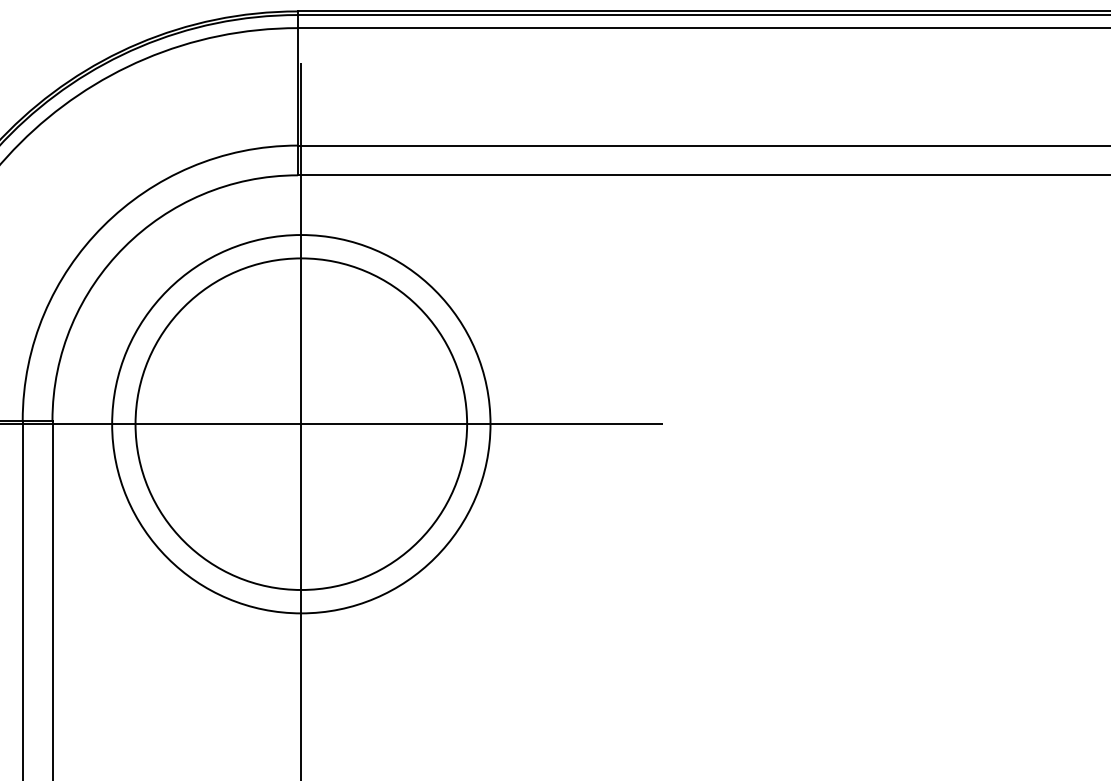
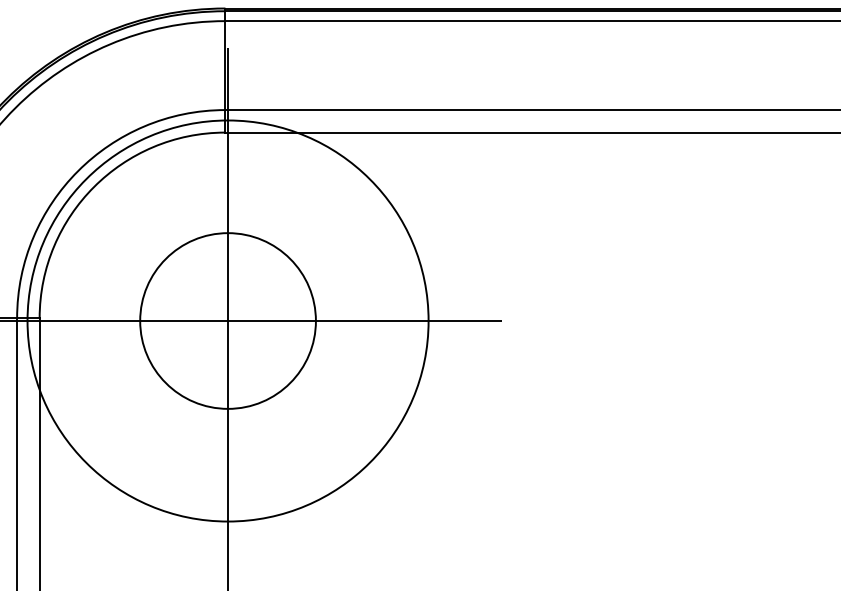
circle: (300, 423) -> (227, 320), size x0.7
circle: (300, 423) -> (227, 320), size x1.4

